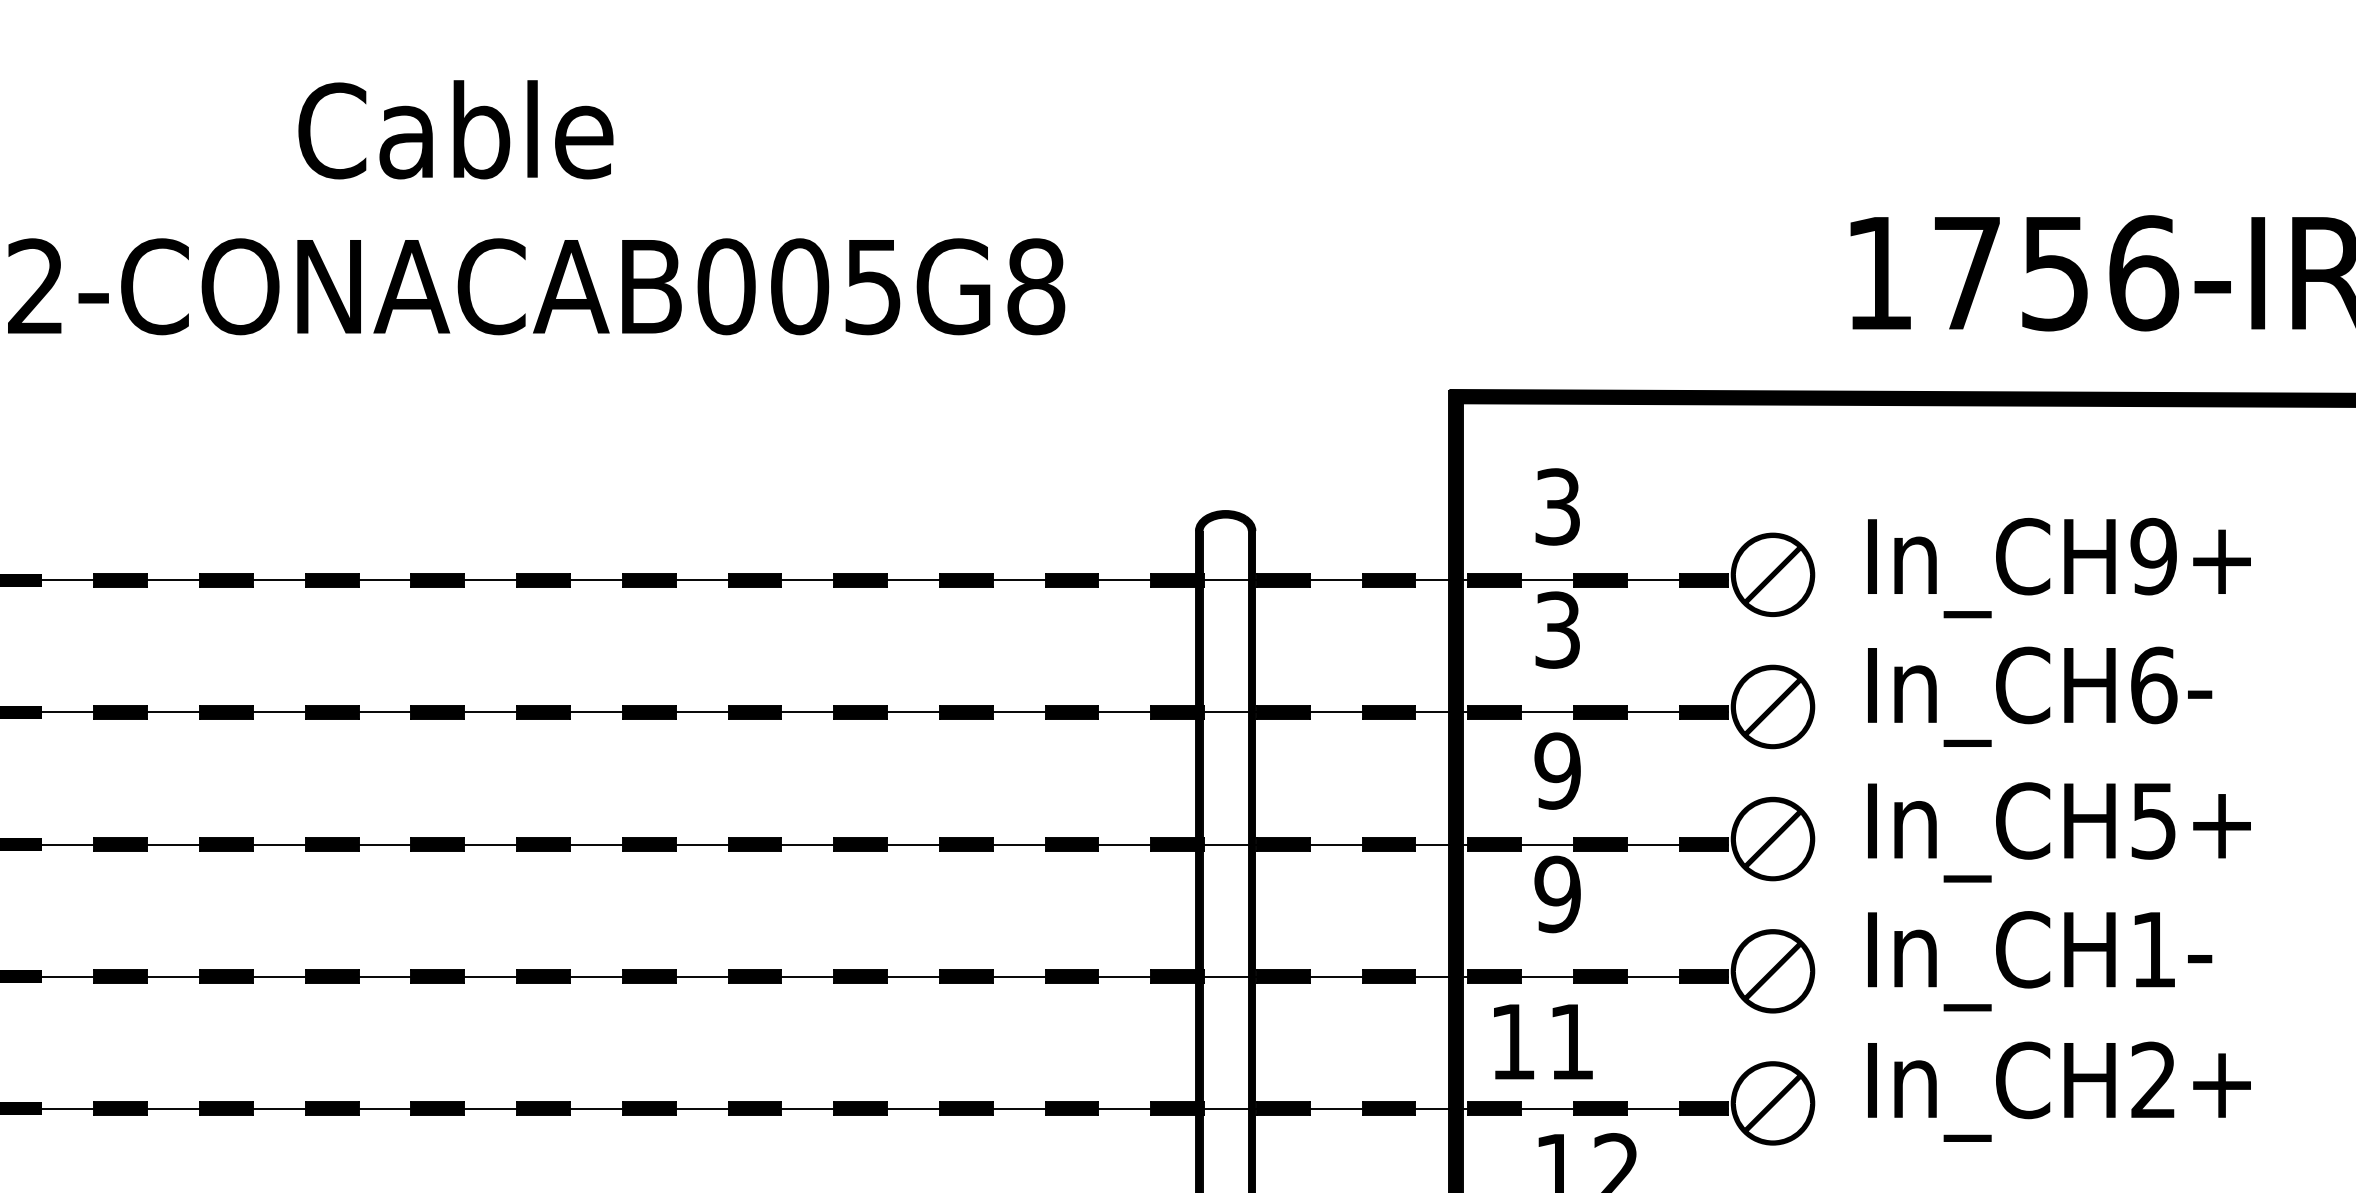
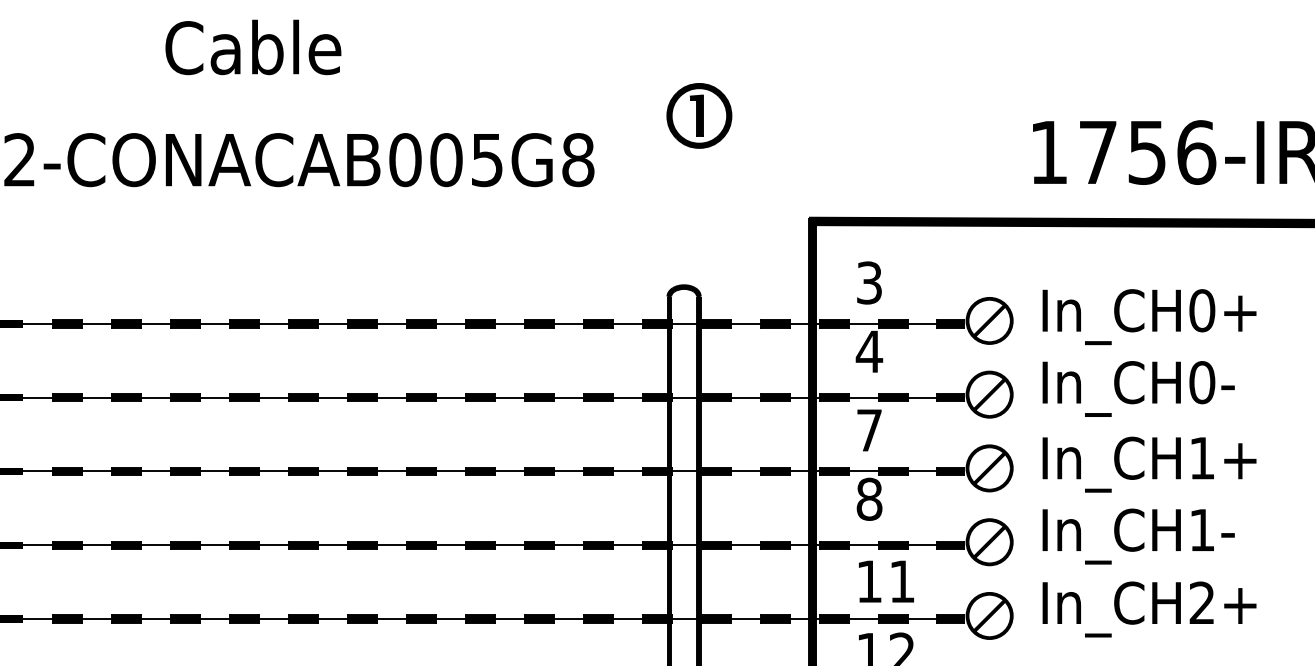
text: (456, 129) -> (253, 47), moved
part: (1253, 206) -> (699, 115), added
text: (2154, 556) -> (1202, 310), In_CH9+ -> In_CH0+
text: (1557, 629) -> (869, 351), 3 -> 4
text: (2154, 685) -> (1202, 382), In_CH6- -> In_CH0-
text: (1557, 771) -> (869, 430), 9 -> 7
text: (2154, 821) -> (1202, 458), In_CH5+ -> In_CH1+
text: (1557, 892) -> (869, 498), 9 -> 8
text: (1543, 1041) -> (886, 581), moved

